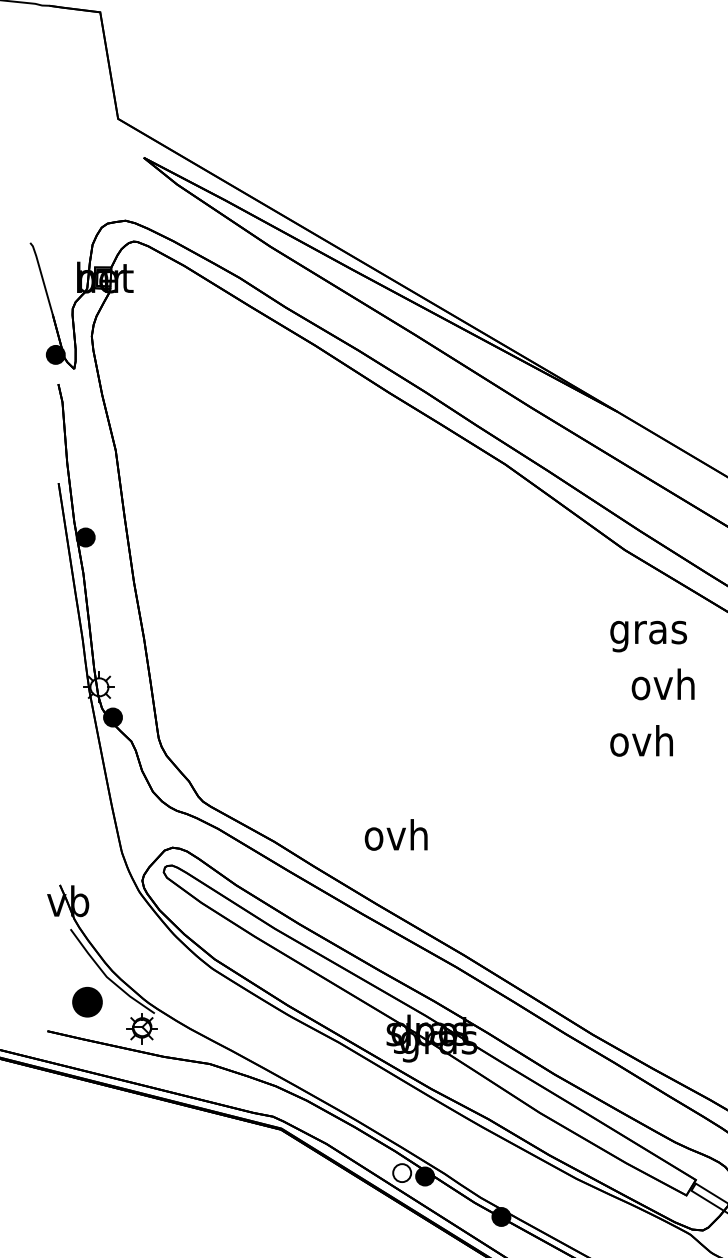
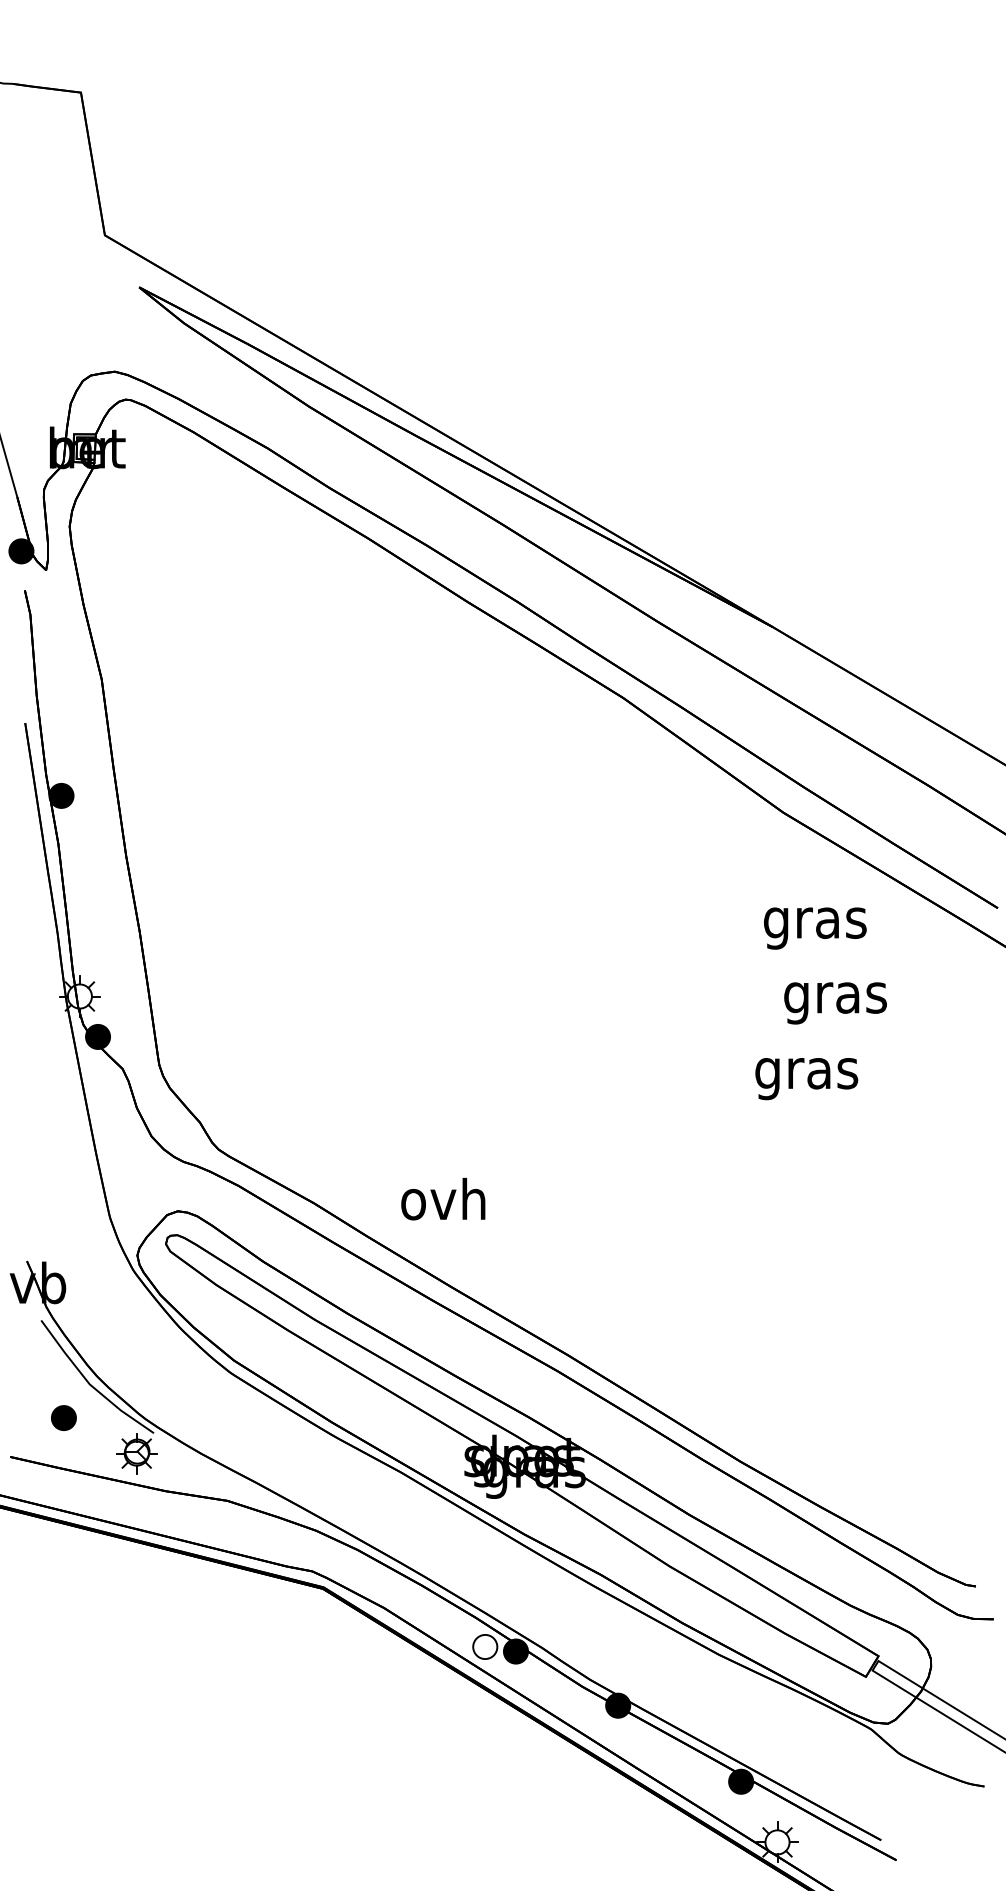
text: (663, 688) -> (835, 997), ovh -> gras
text: (642, 744) -> (806, 1073), ovh -> gras
text: (396, 835) -> (443, 1199), moved
part: (87, 1001) -> (63, 1417), size x0.62

